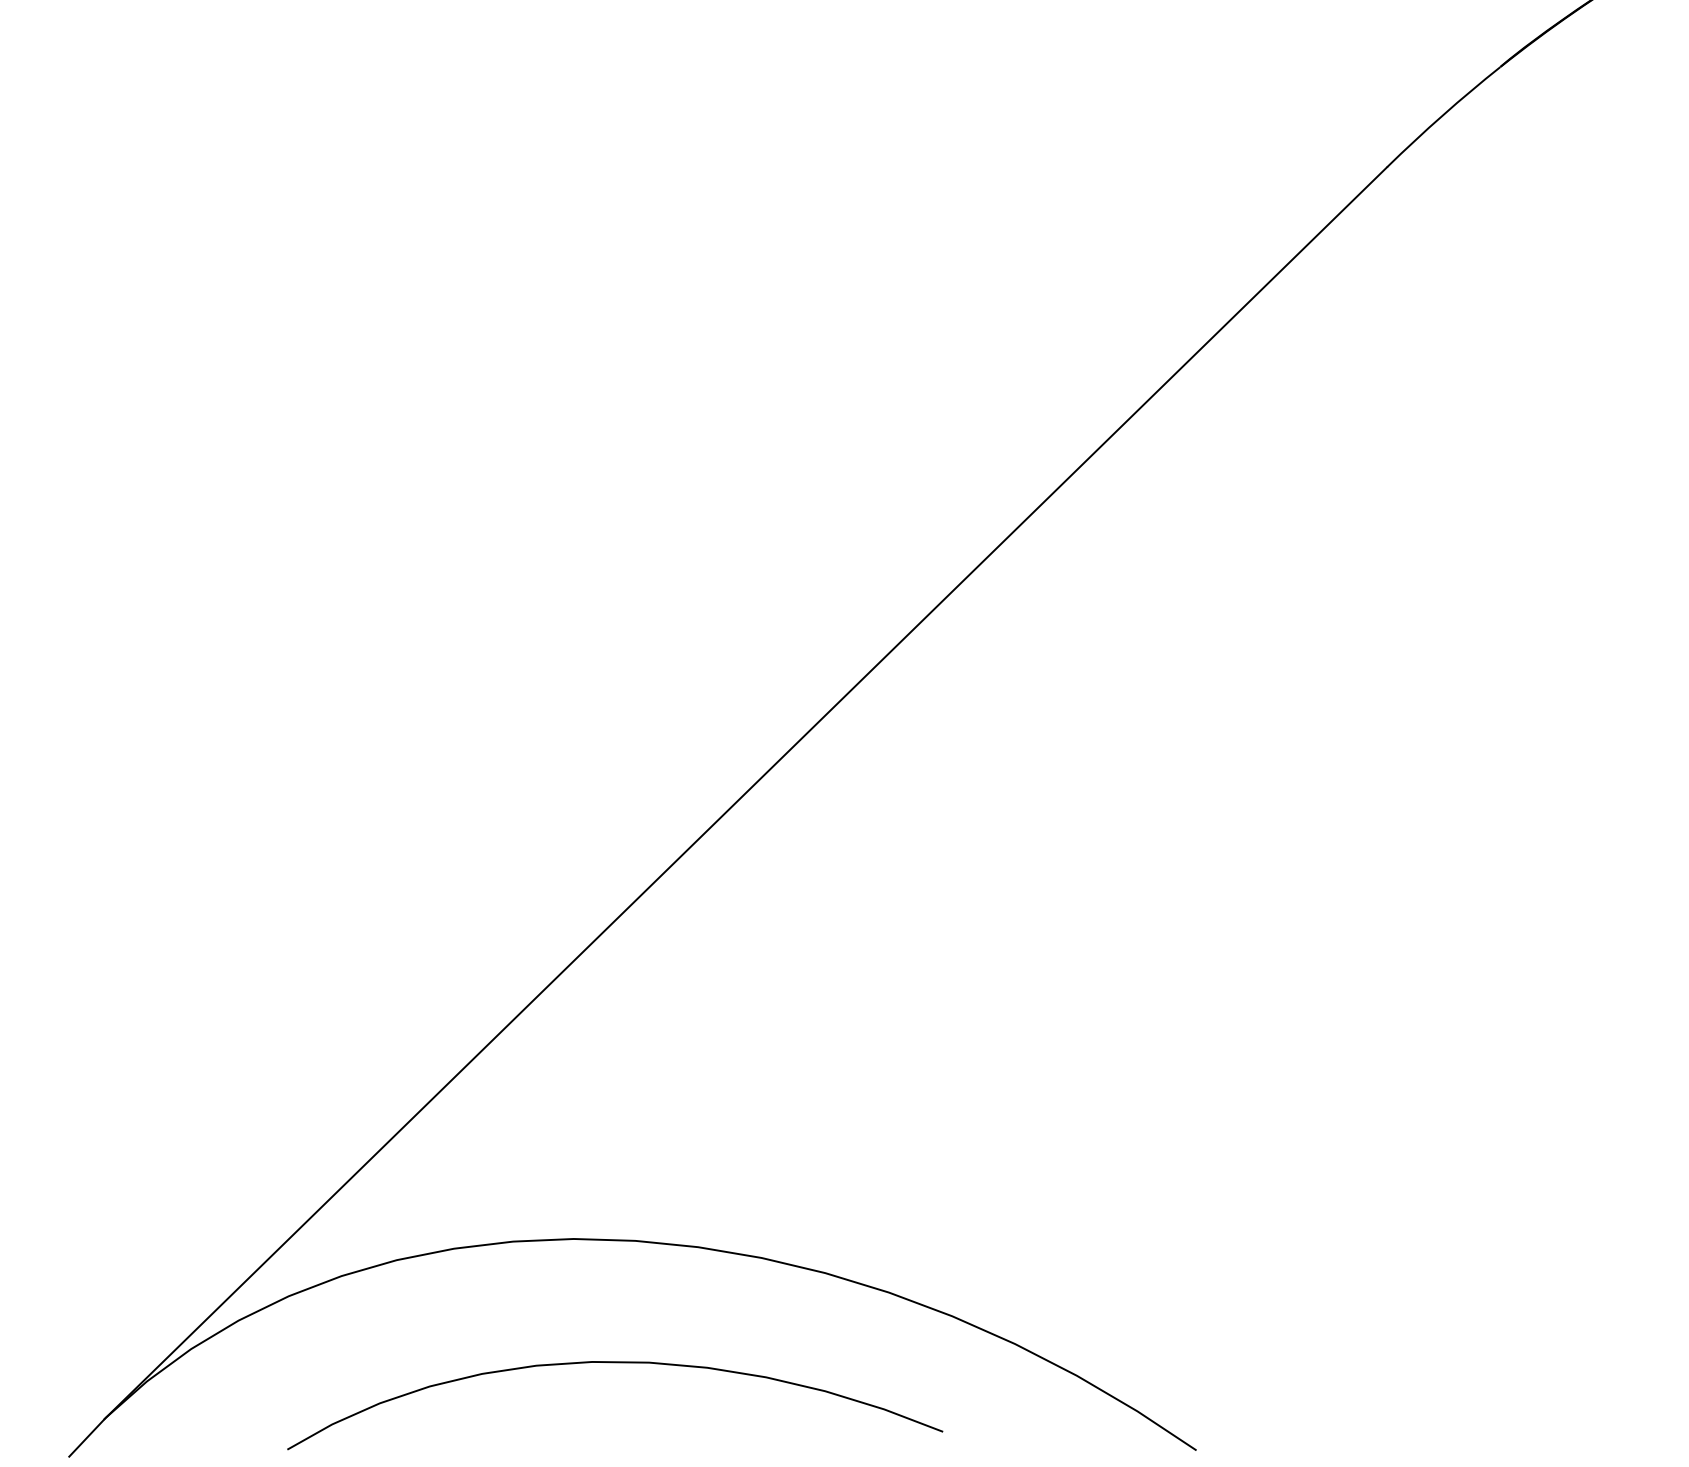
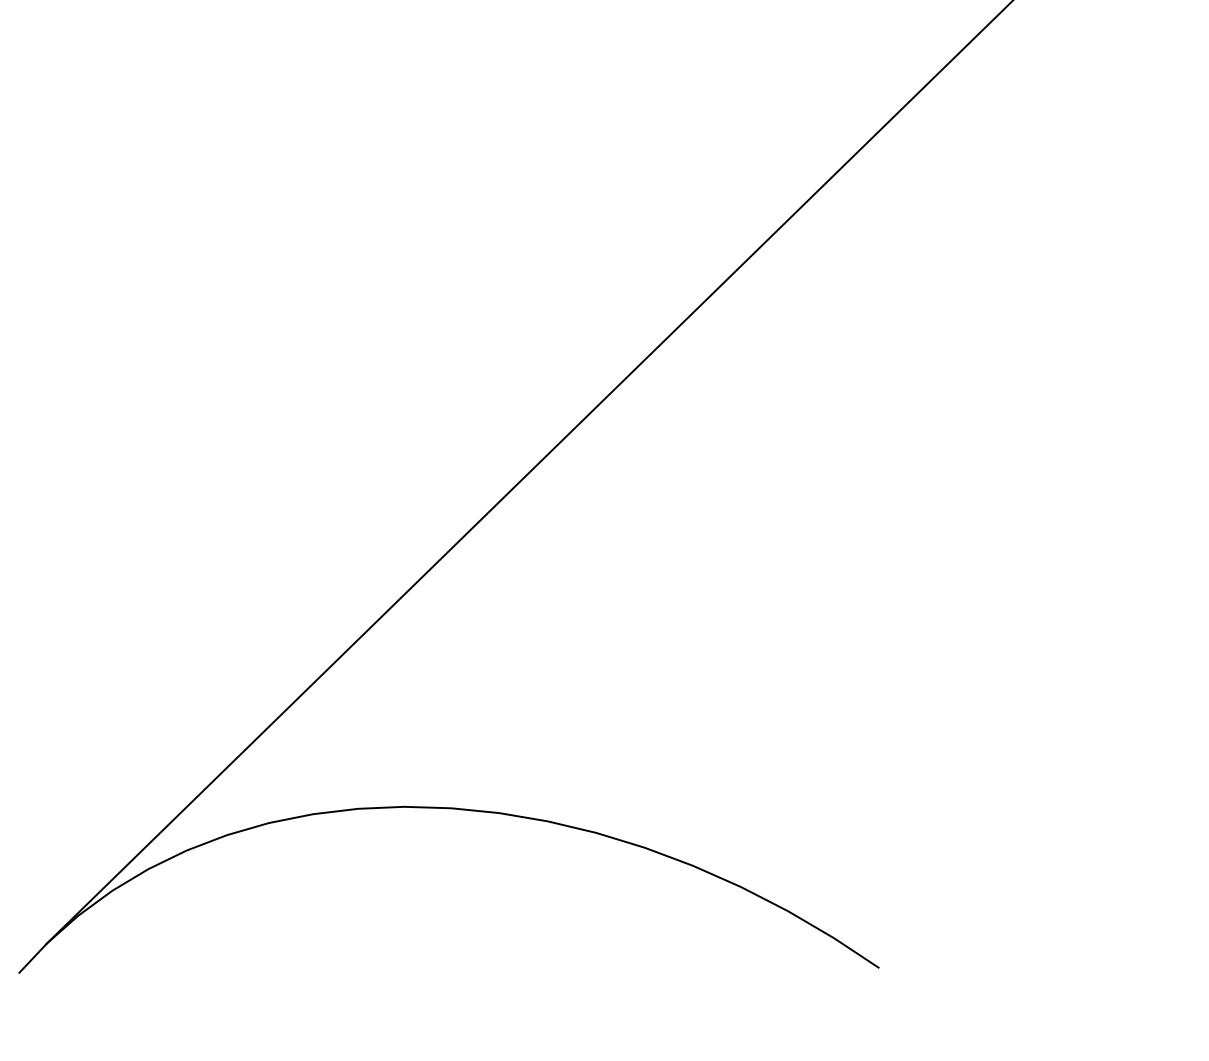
curve: (615, 1363) -> (436, 901), removed

